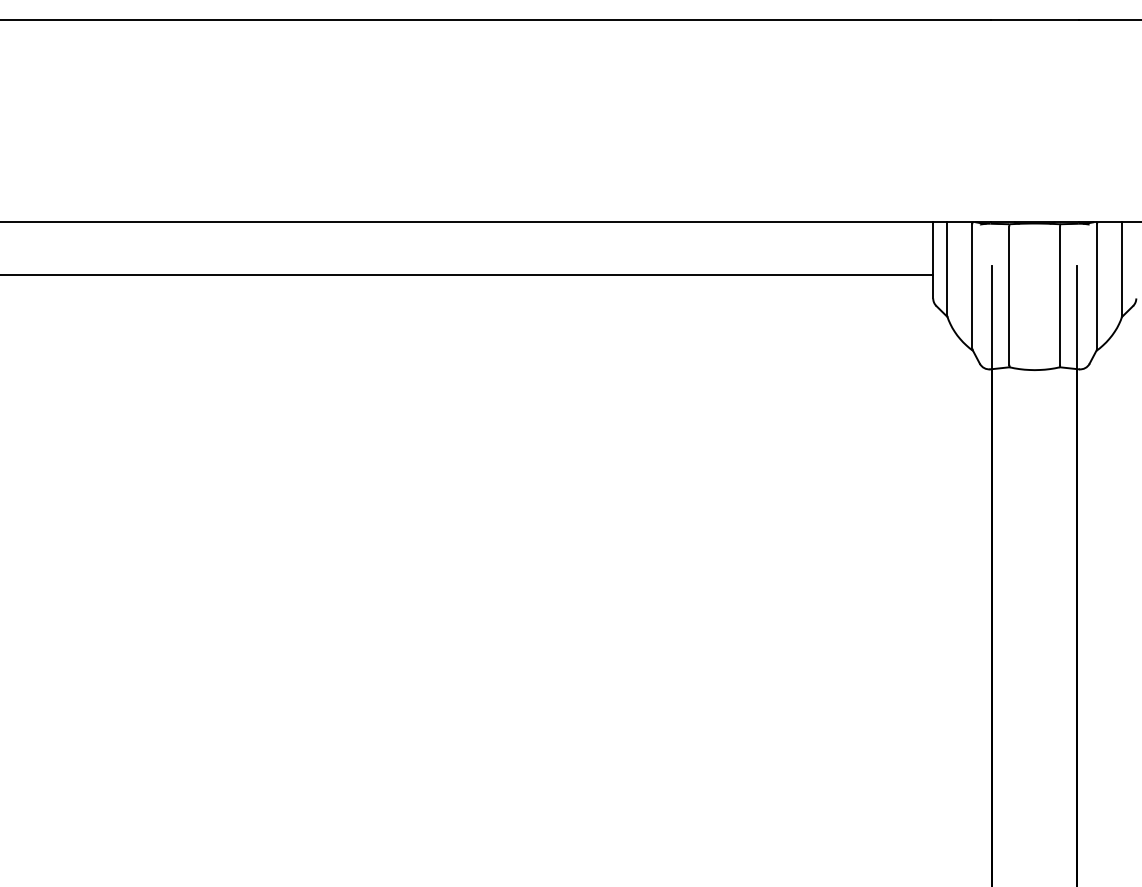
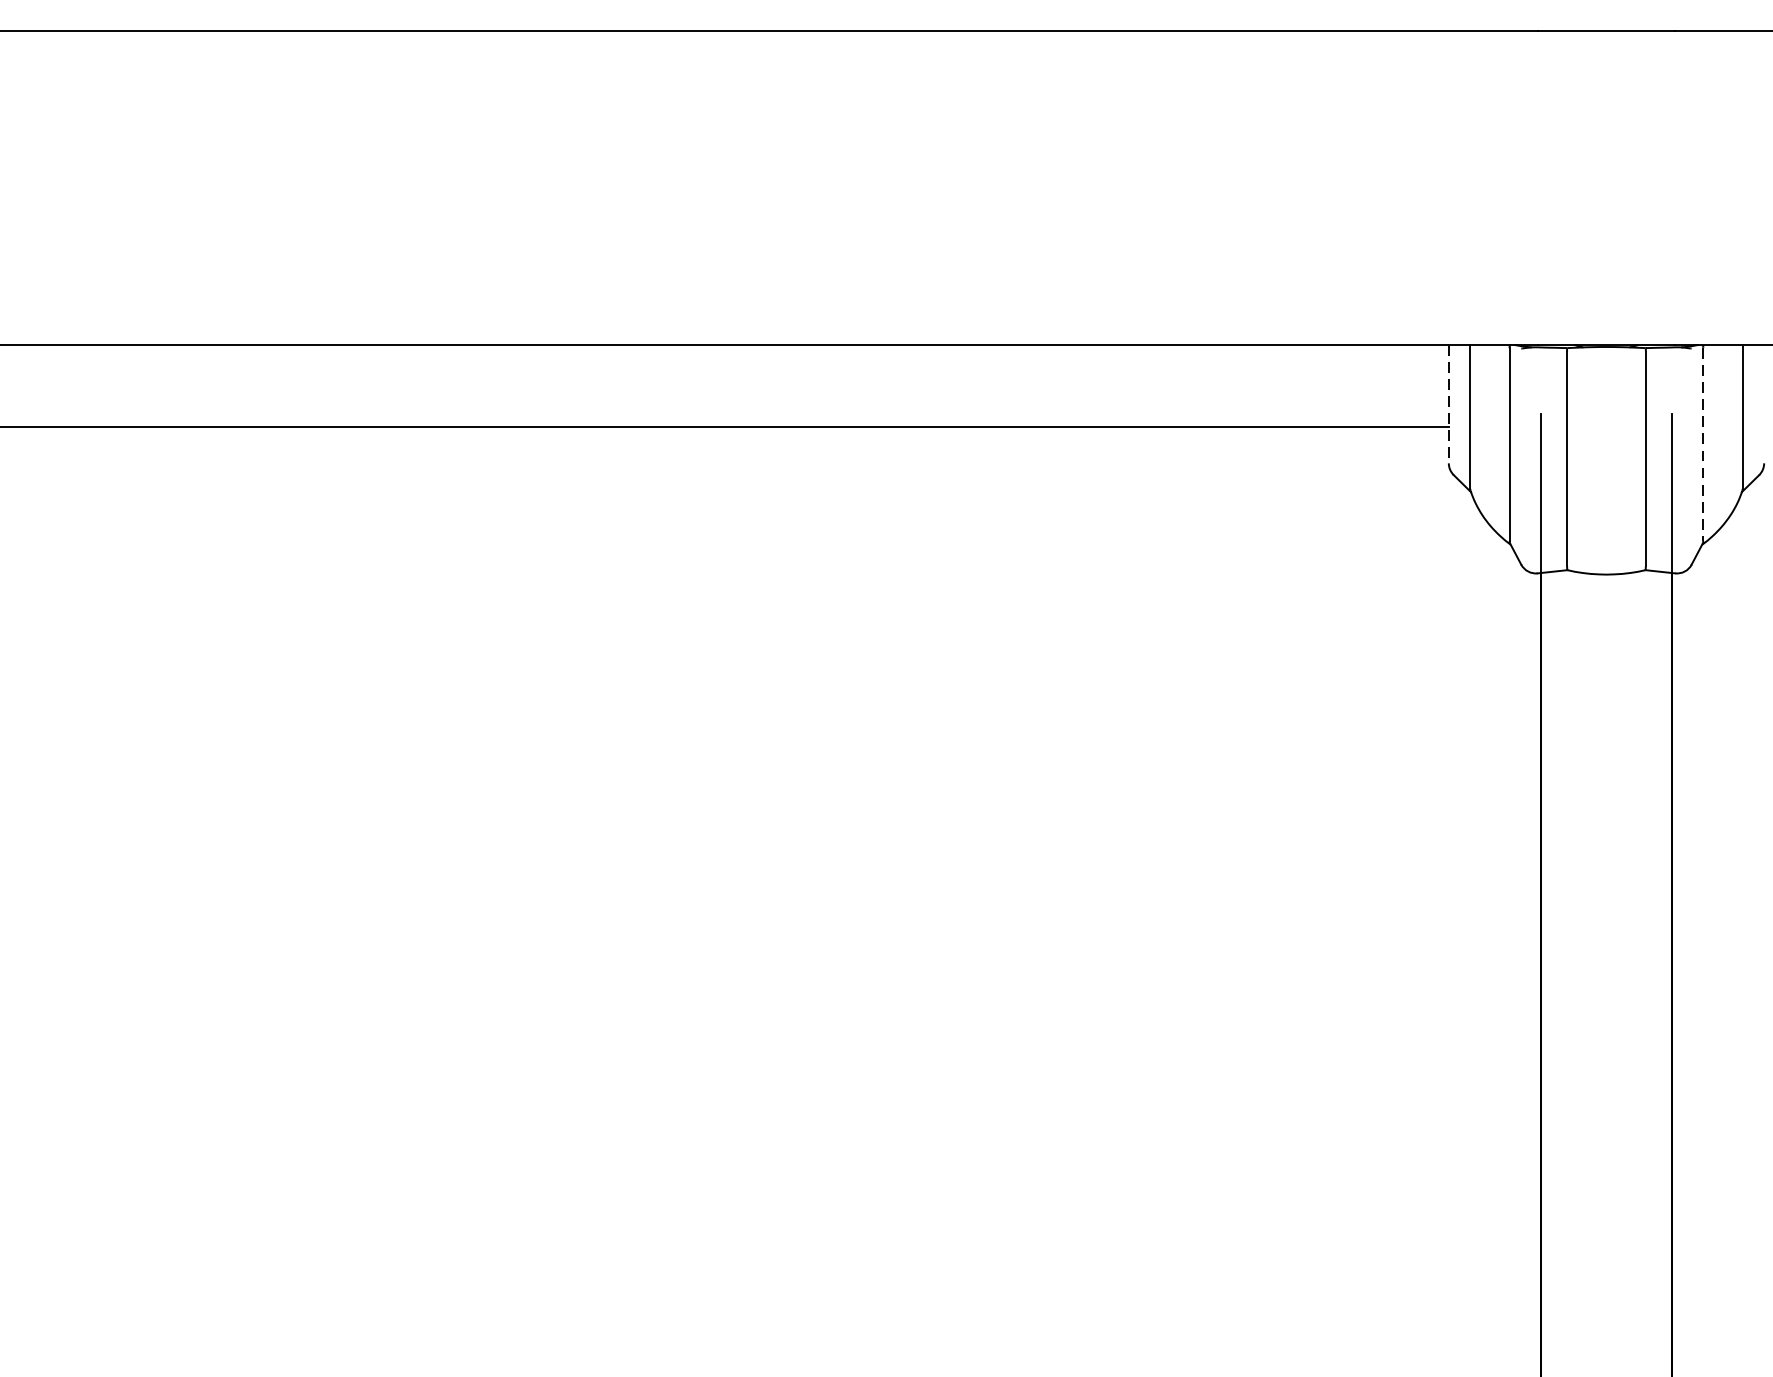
line: (933, 260) -> (1449, 404), solid -> dashed
line: (1097, 286) -> (1703, 444), solid -> dashed

